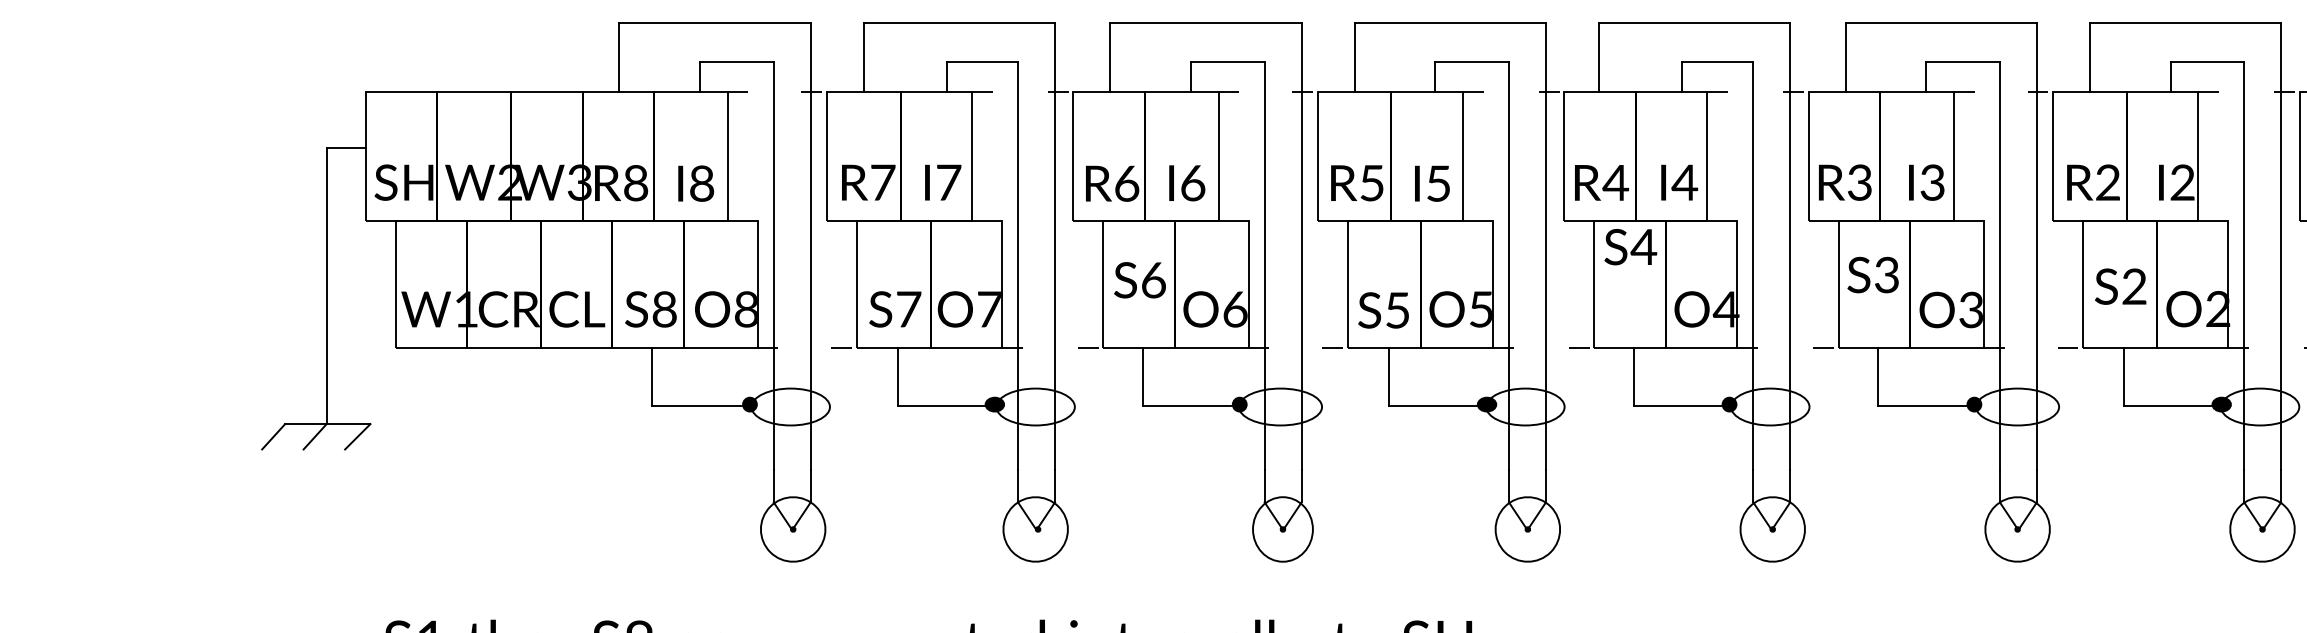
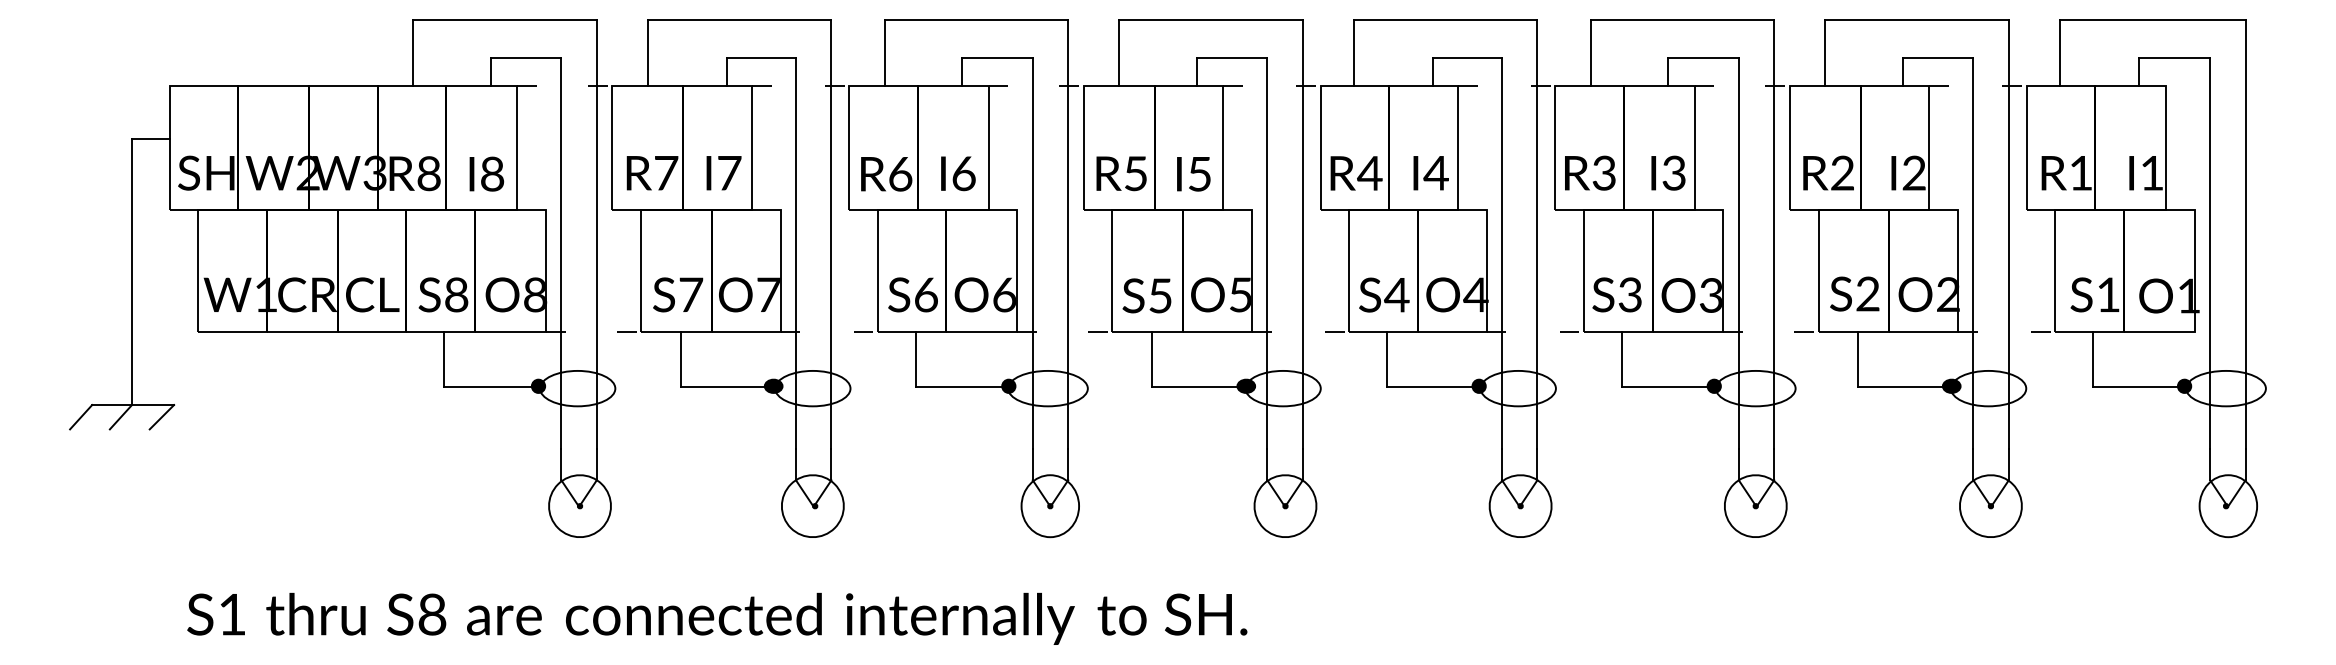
text: (1630, 246) -> (1384, 294), moved
text: (1872, 274) -> (1616, 294), moved
text: (1139, 279) -> (912, 294), moved
text: (2120, 286) -> (1854, 293), moved

